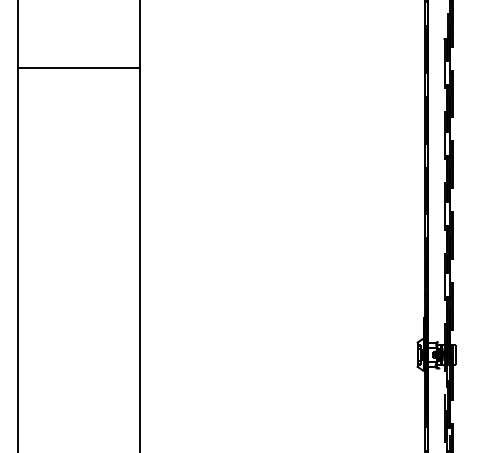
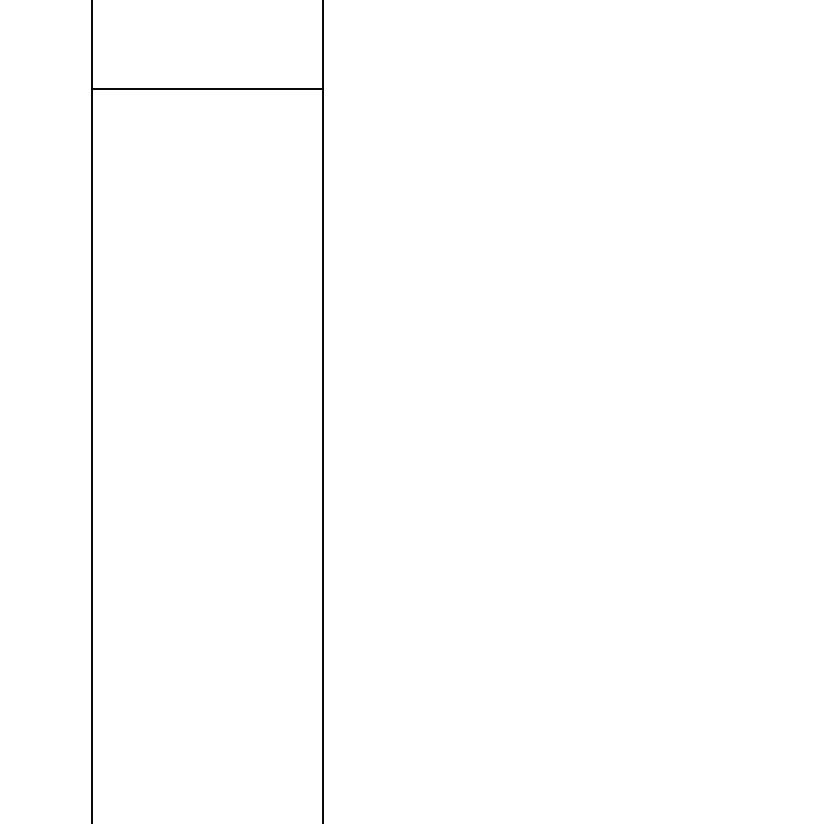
line: (79, 67) -> (207, 88), moved

